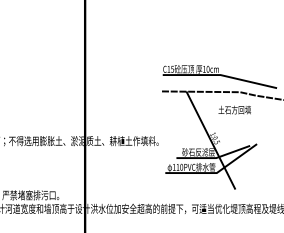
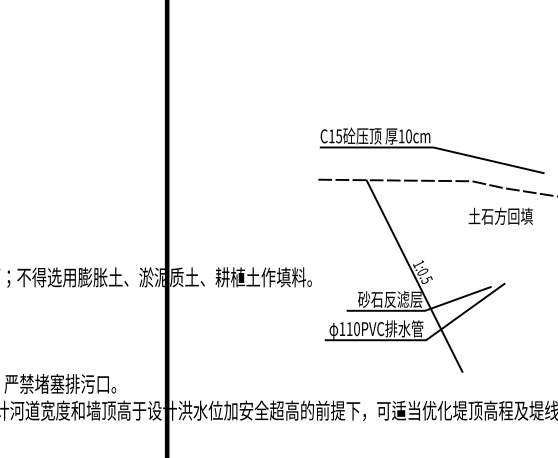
text: (234, 109) -> (500, 215), moved

